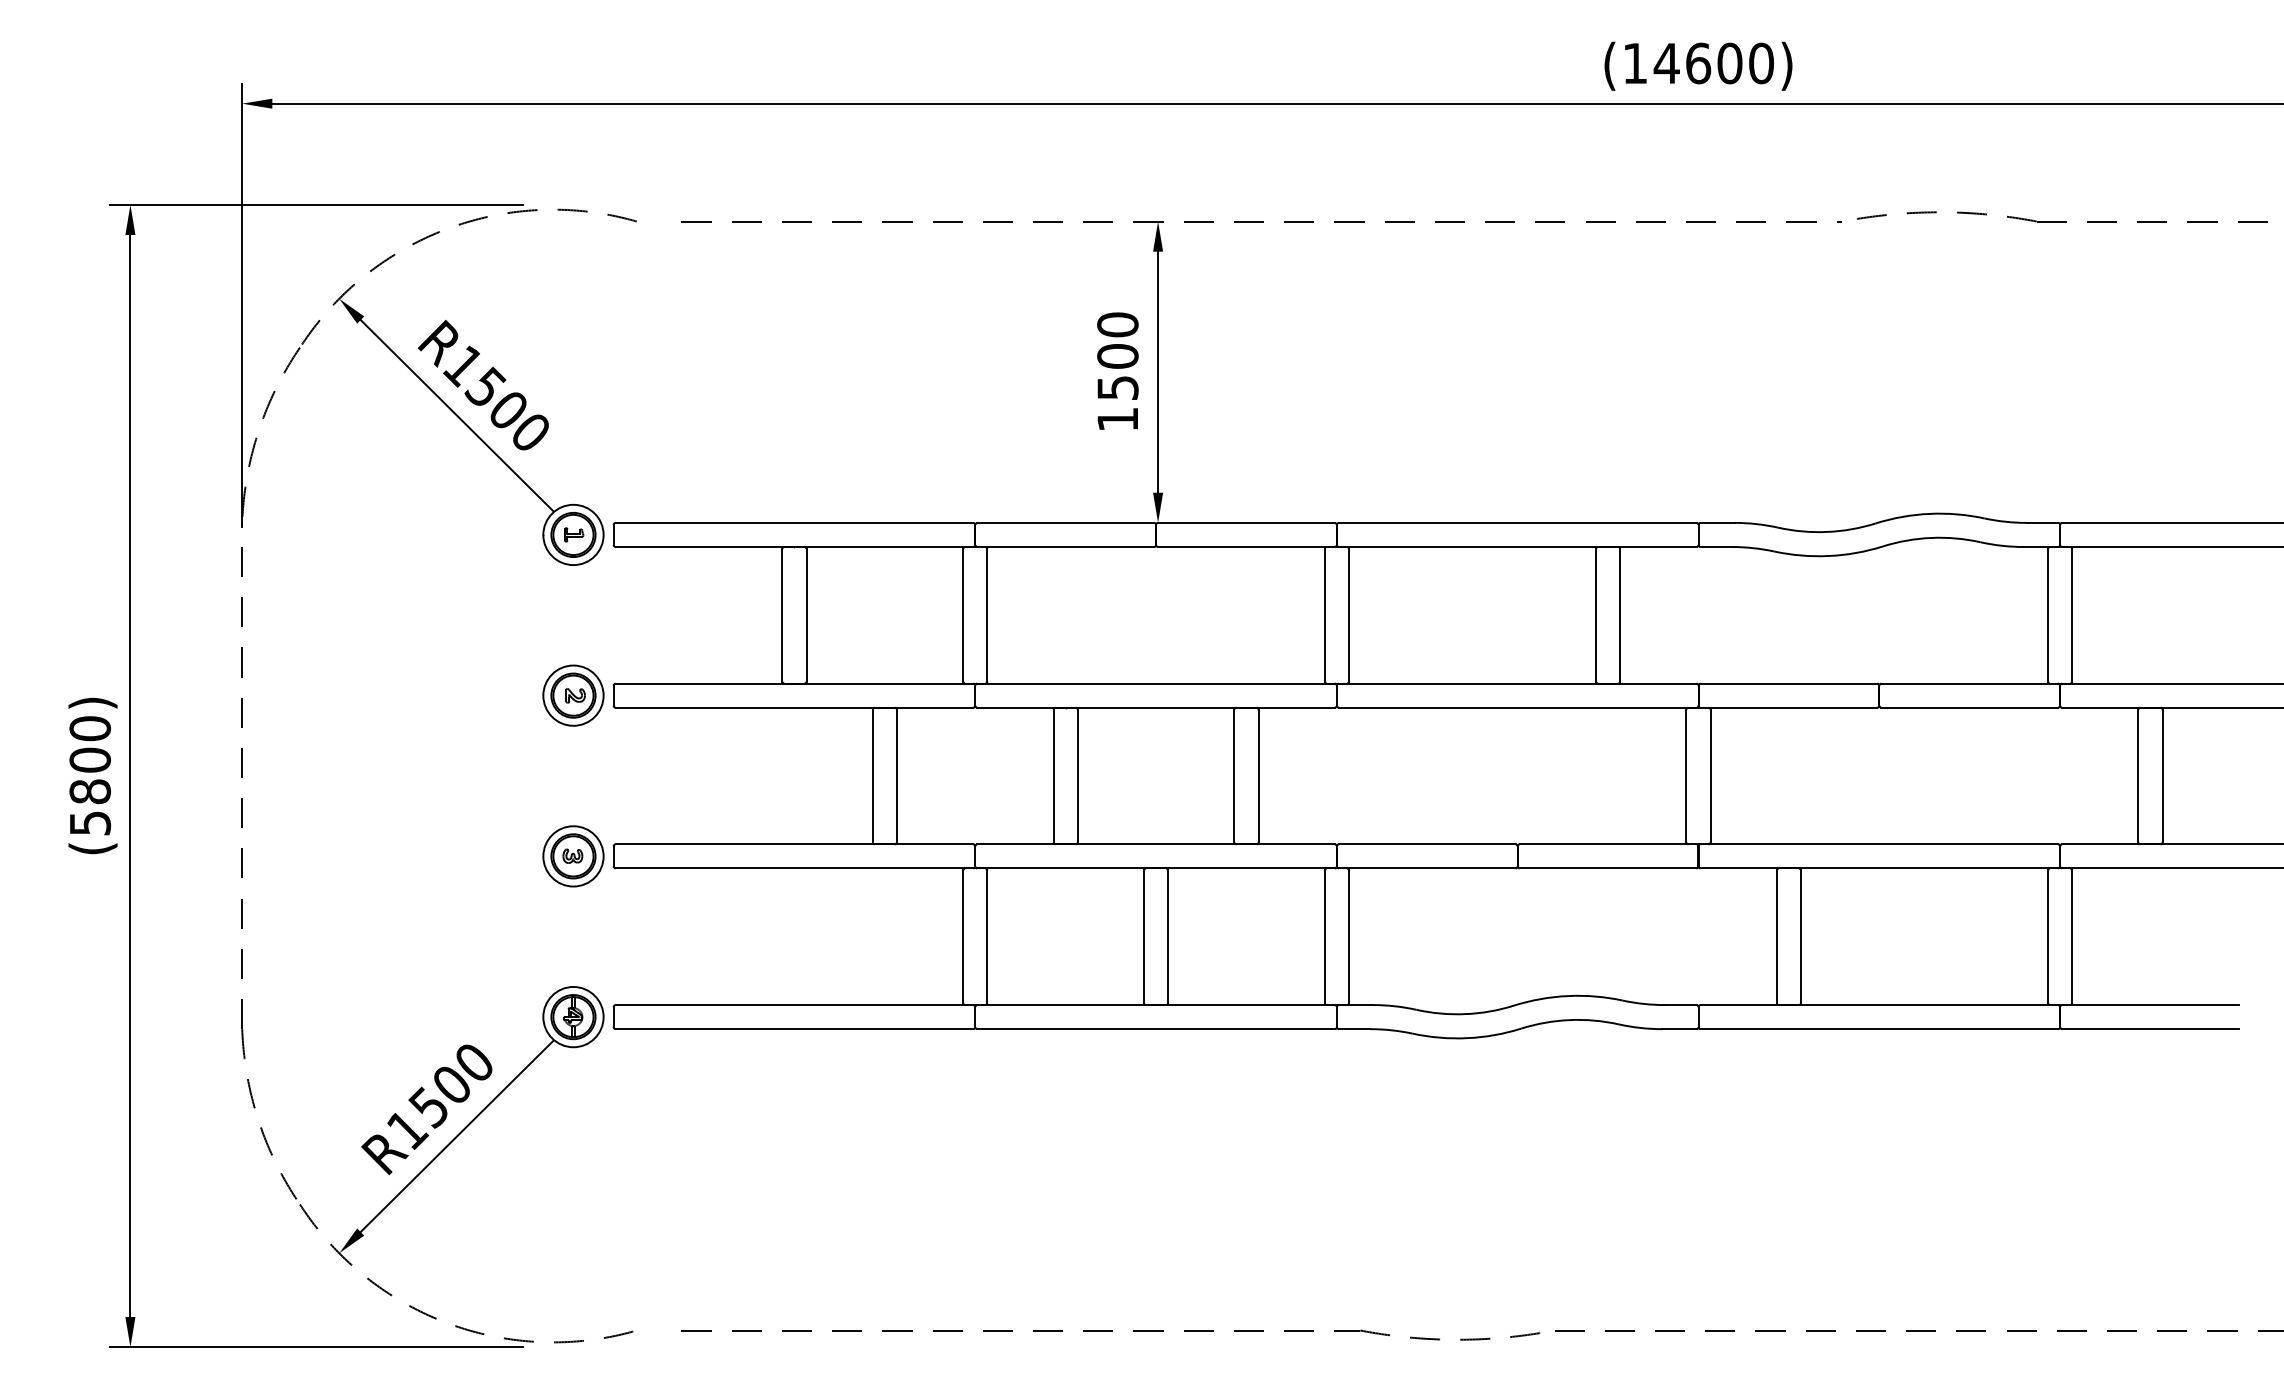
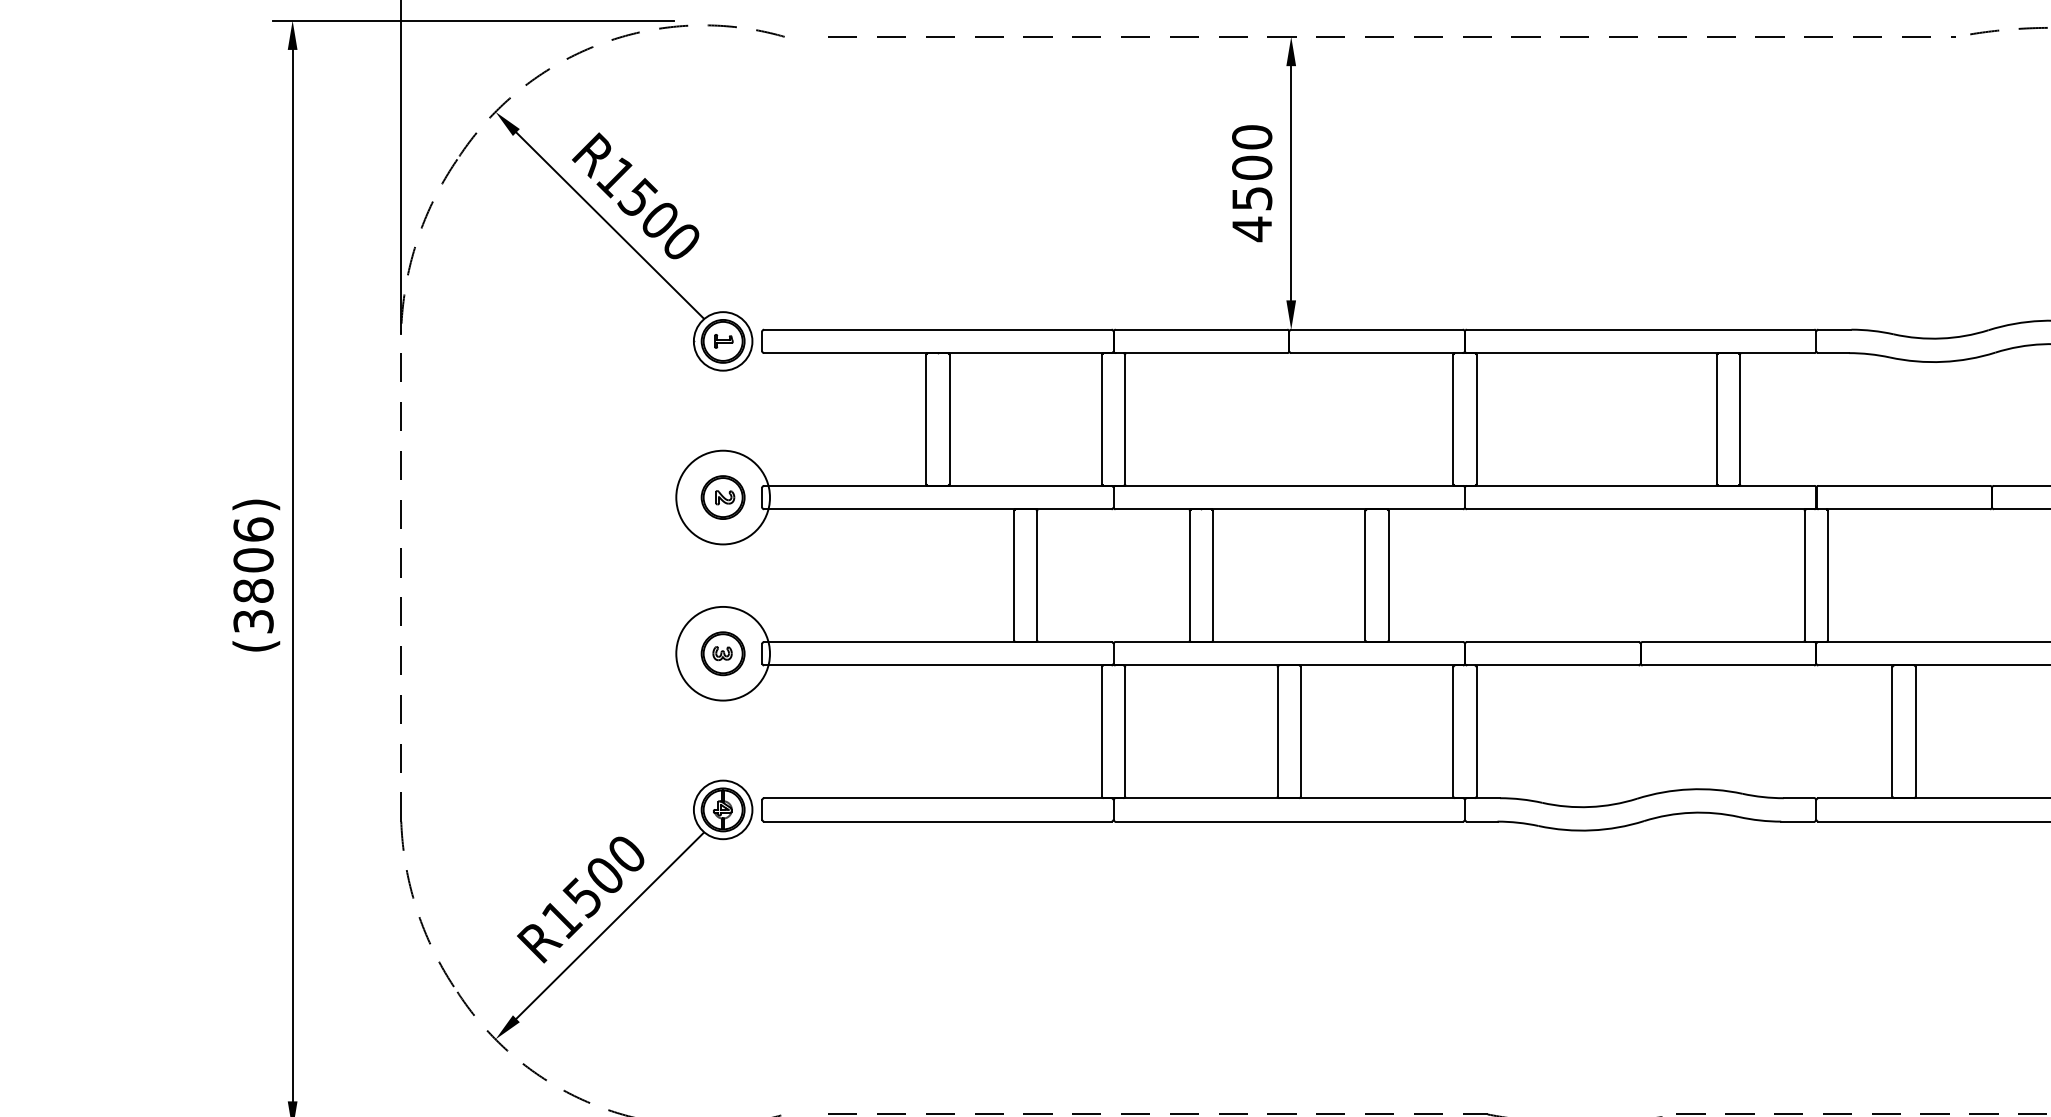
text: (1117, 419) -> (1251, 229), 1500 -> 4500
circle: (573, 695) -> (723, 497), size x1.6
text: (89, 775) -> (252, 575), (5800) -> (3806)
circle: (573, 856) -> (723, 653), size x1.6

